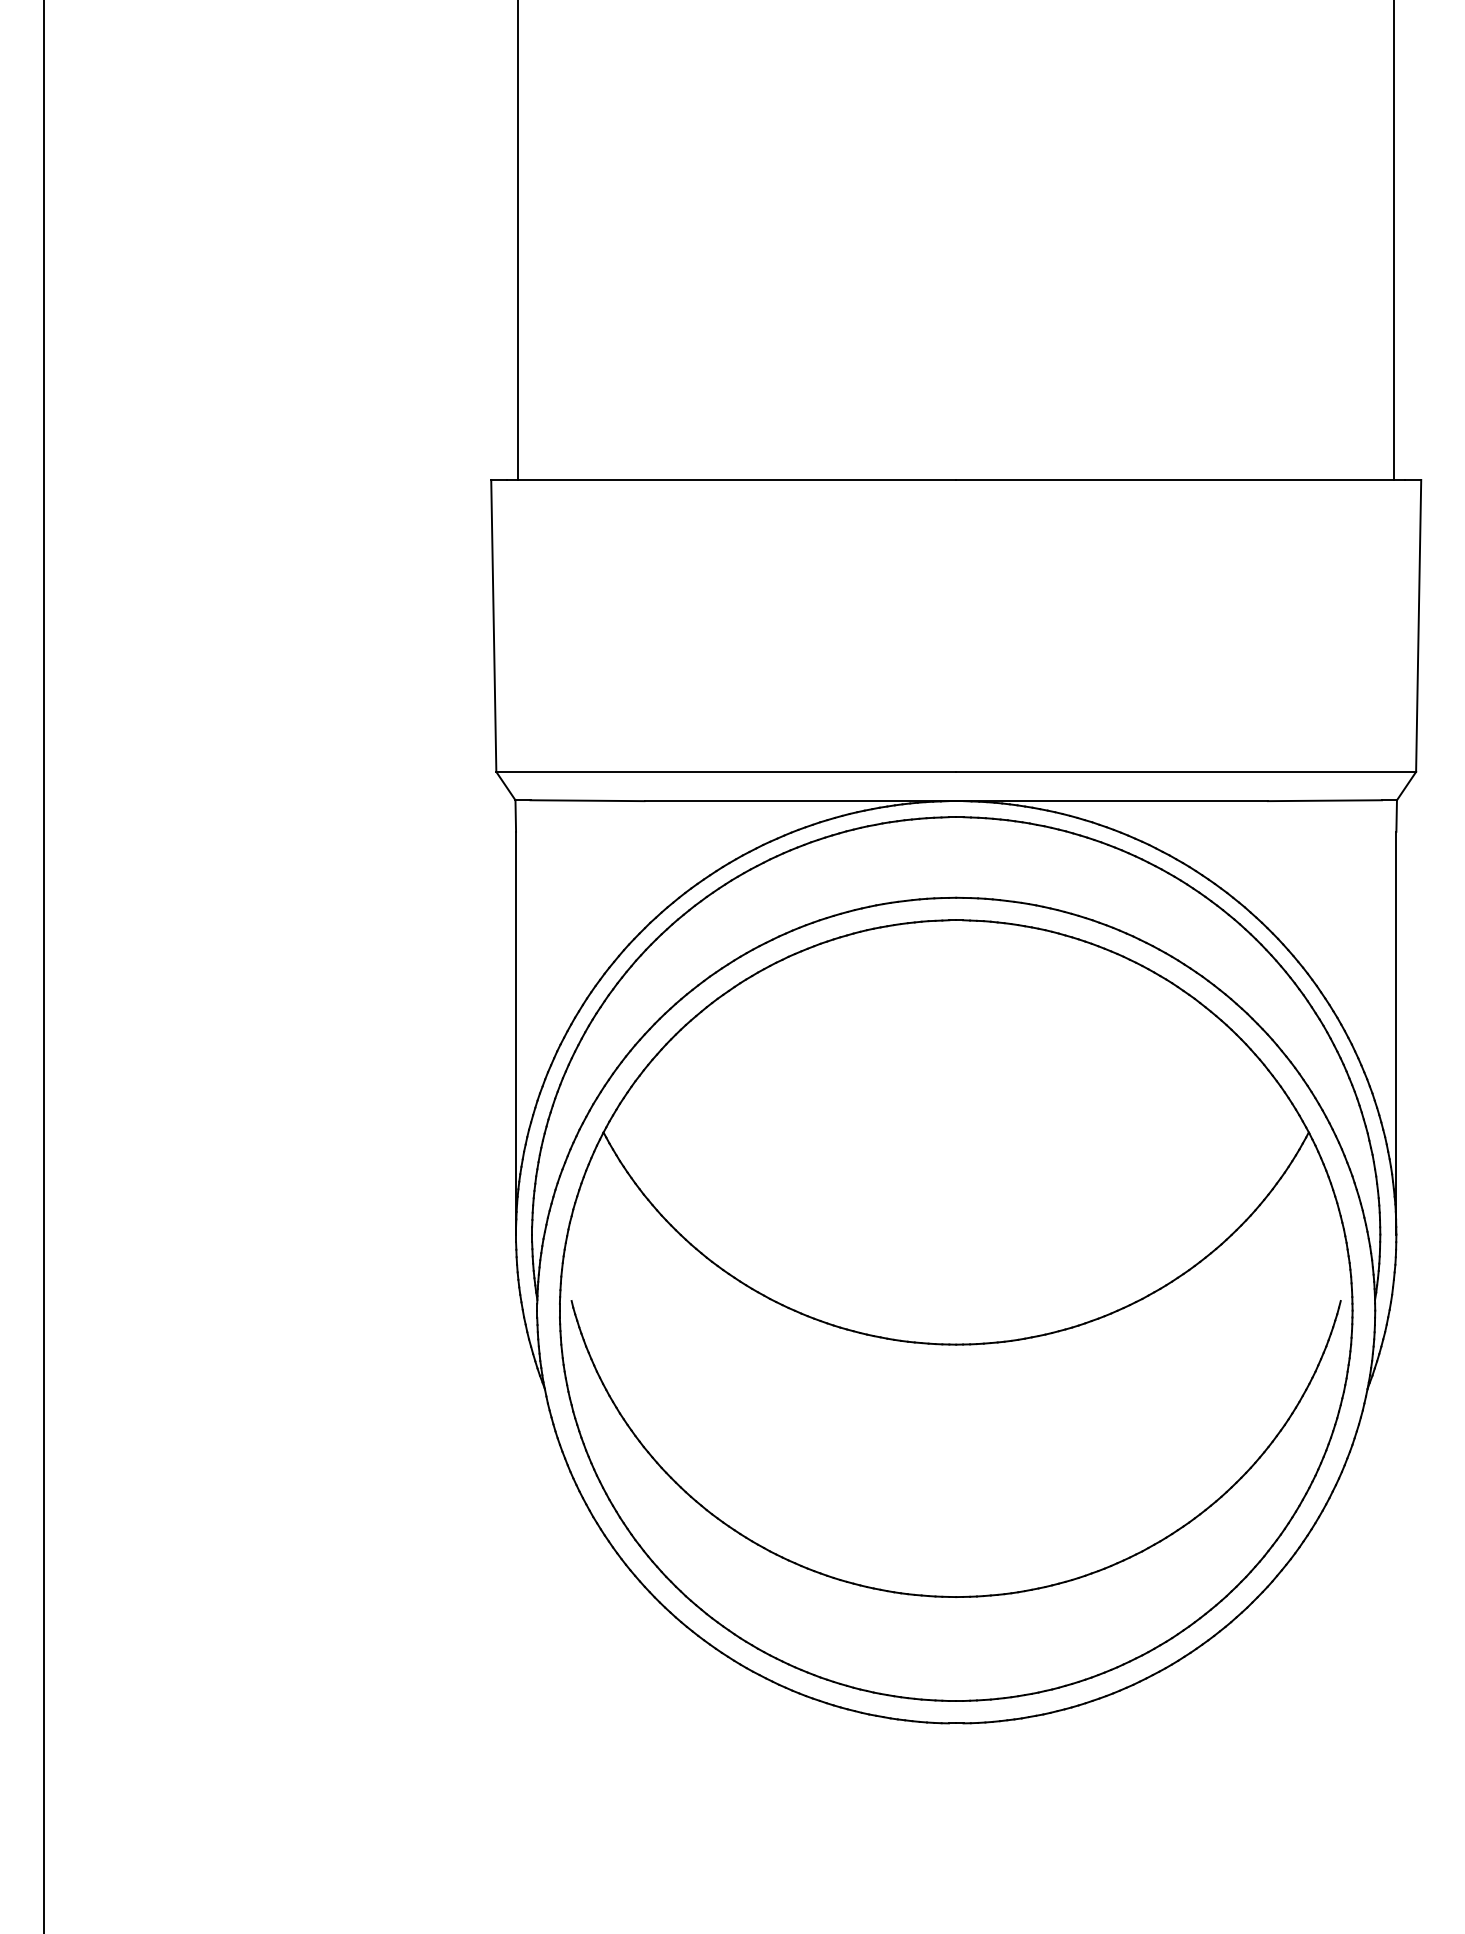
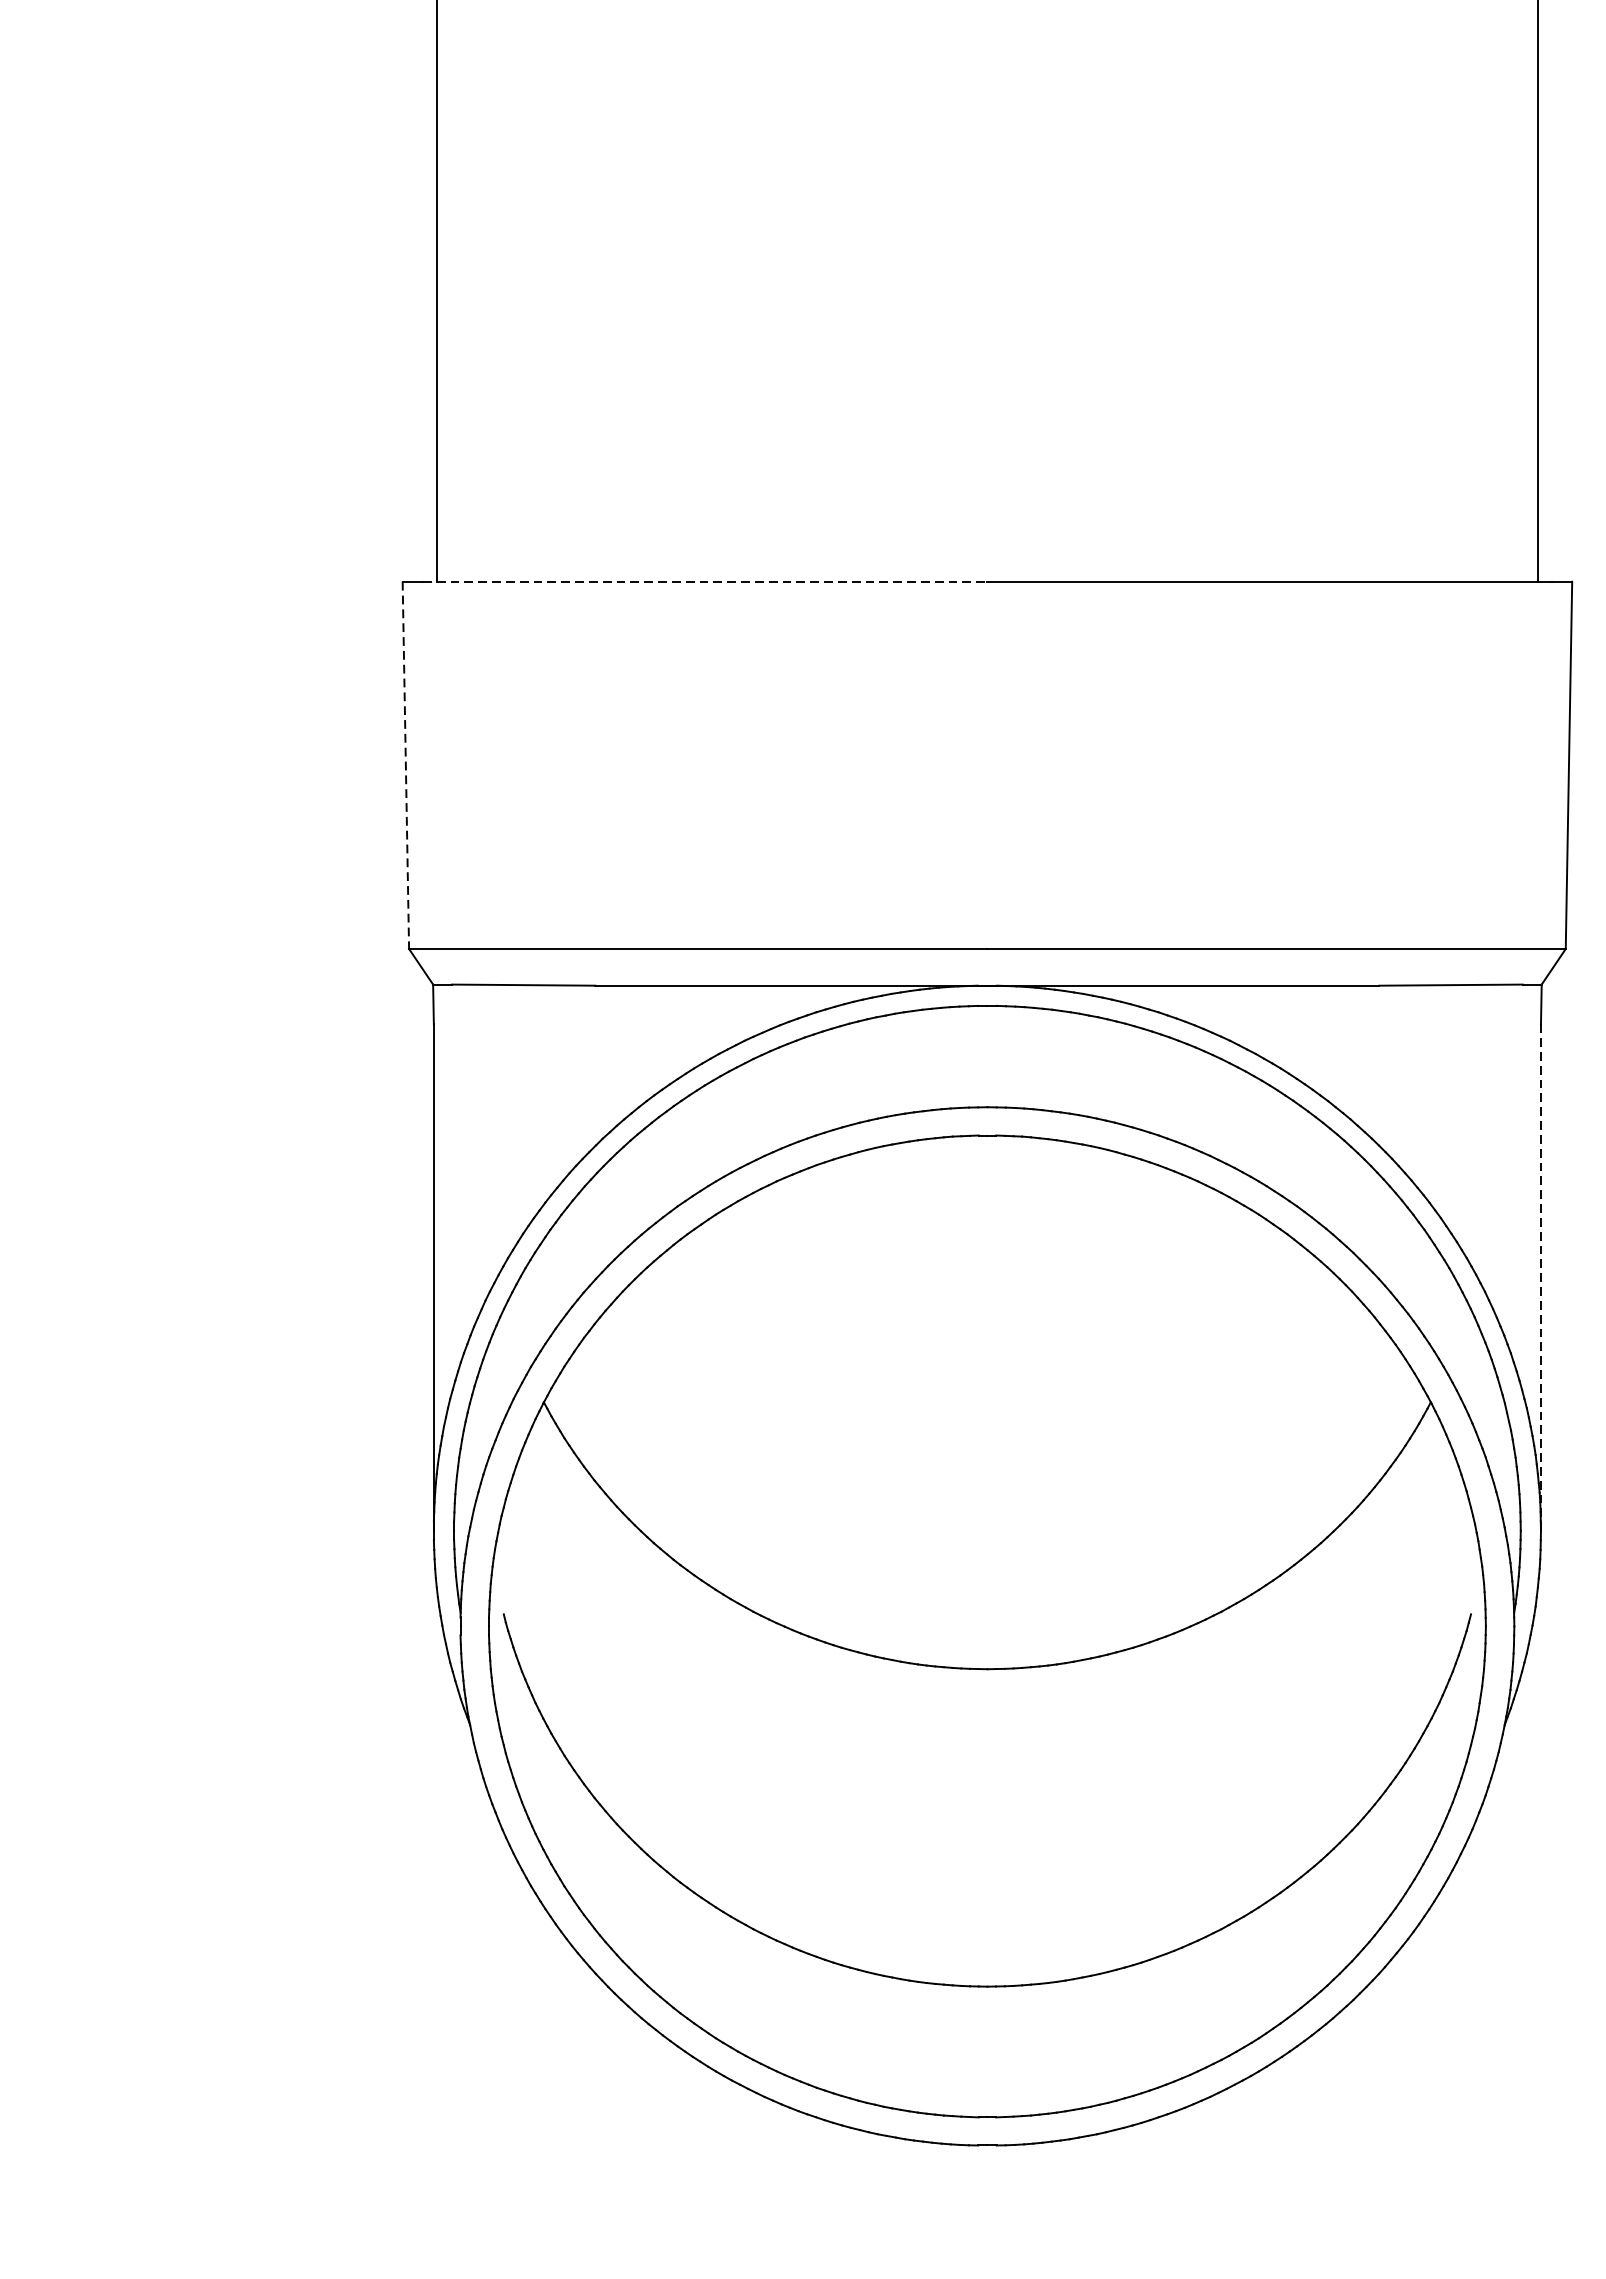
line: (732, 479) -> (706, 581), solid -> dashed
line: (493, 626) -> (405, 766), solid -> dashed
line: (1396, 1033) -> (1541, 1277), solid -> dashed

